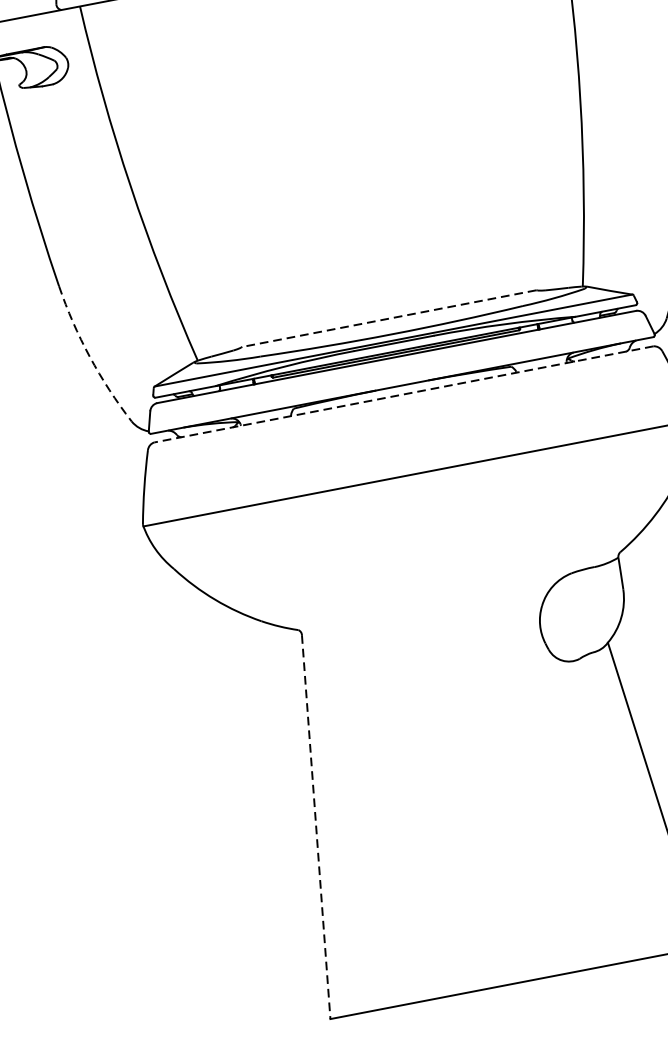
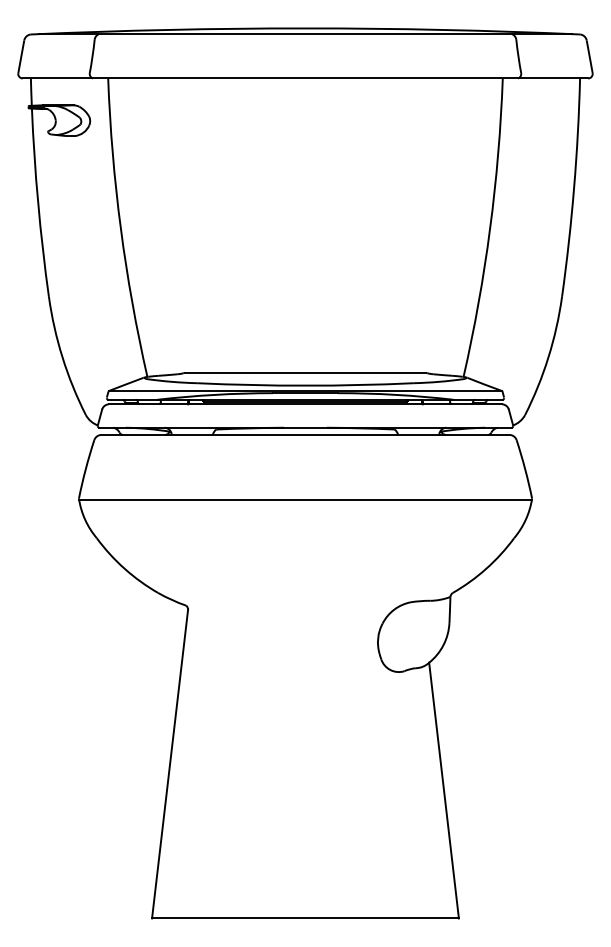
line: (389, 318) -> (305, 372), dashed -> solid
arc: (89, 356) -> (62, 357), dashed -> solid
line: (404, 394) -> (305, 435), dashed -> solid
line: (316, 827) -> (170, 764), dashed -> solid

